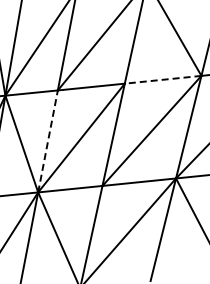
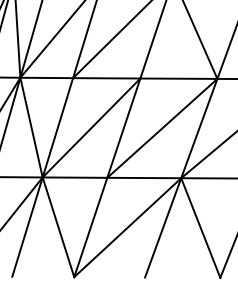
line: (162, 79) -> (178, 78), dashed -> solid
line: (47, 141) -> (57, 127), dashed -> solid

